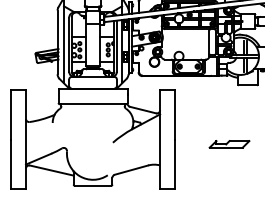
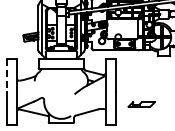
line: (11, 114) -> (7, 75), solid -> dashed
part: (229, 144) -> (141, 104), moved

